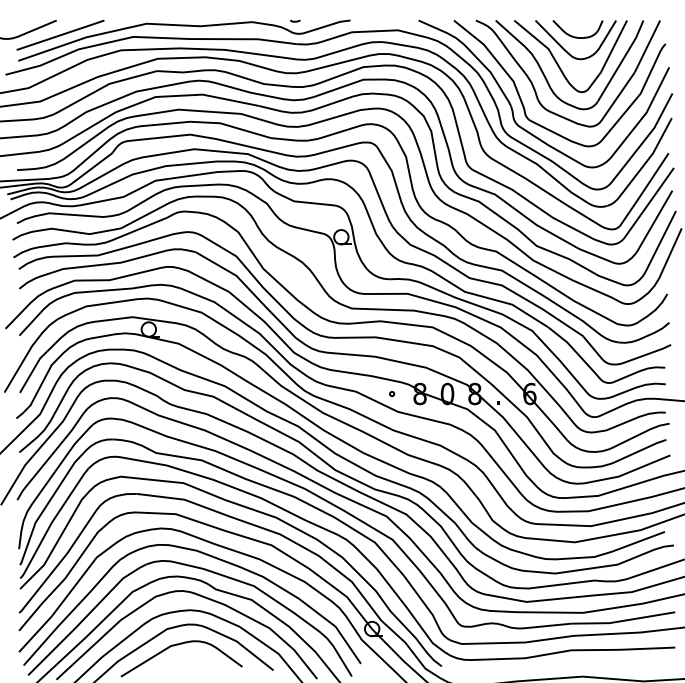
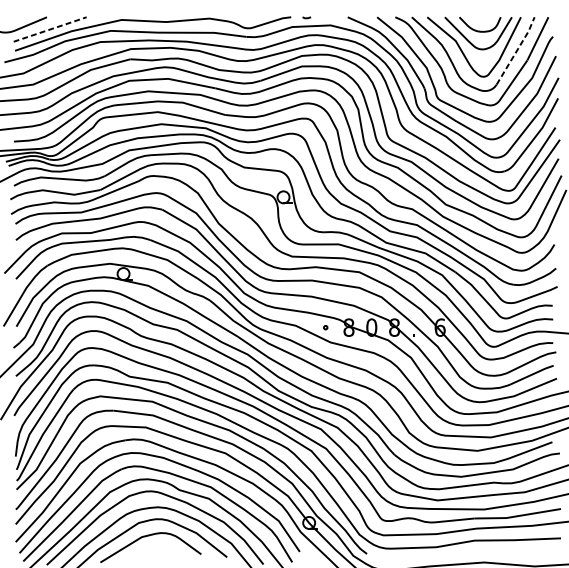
line: (295, 20) -> (306, 17), moved
line: (61, 35) -> (50, 29), solid -> dashed
line: (622, 60) -> (517, 50), solid -> dashed

